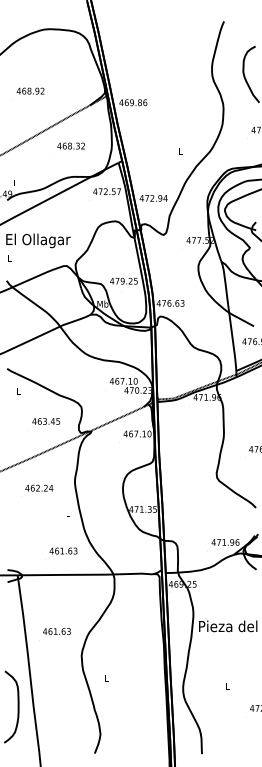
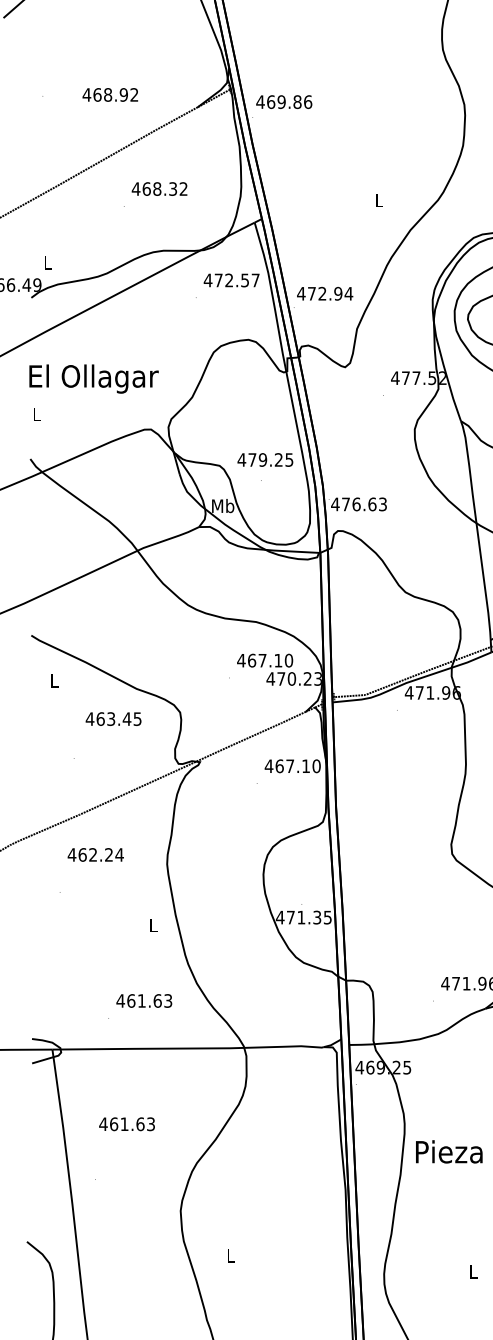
text: (30, 90) -> (110, 93), moved
text: (45, 421) -> (112, 719), moved
text: (39, 487) -> (96, 853), moved
text: (56, 631) -> (126, 1124), moved

